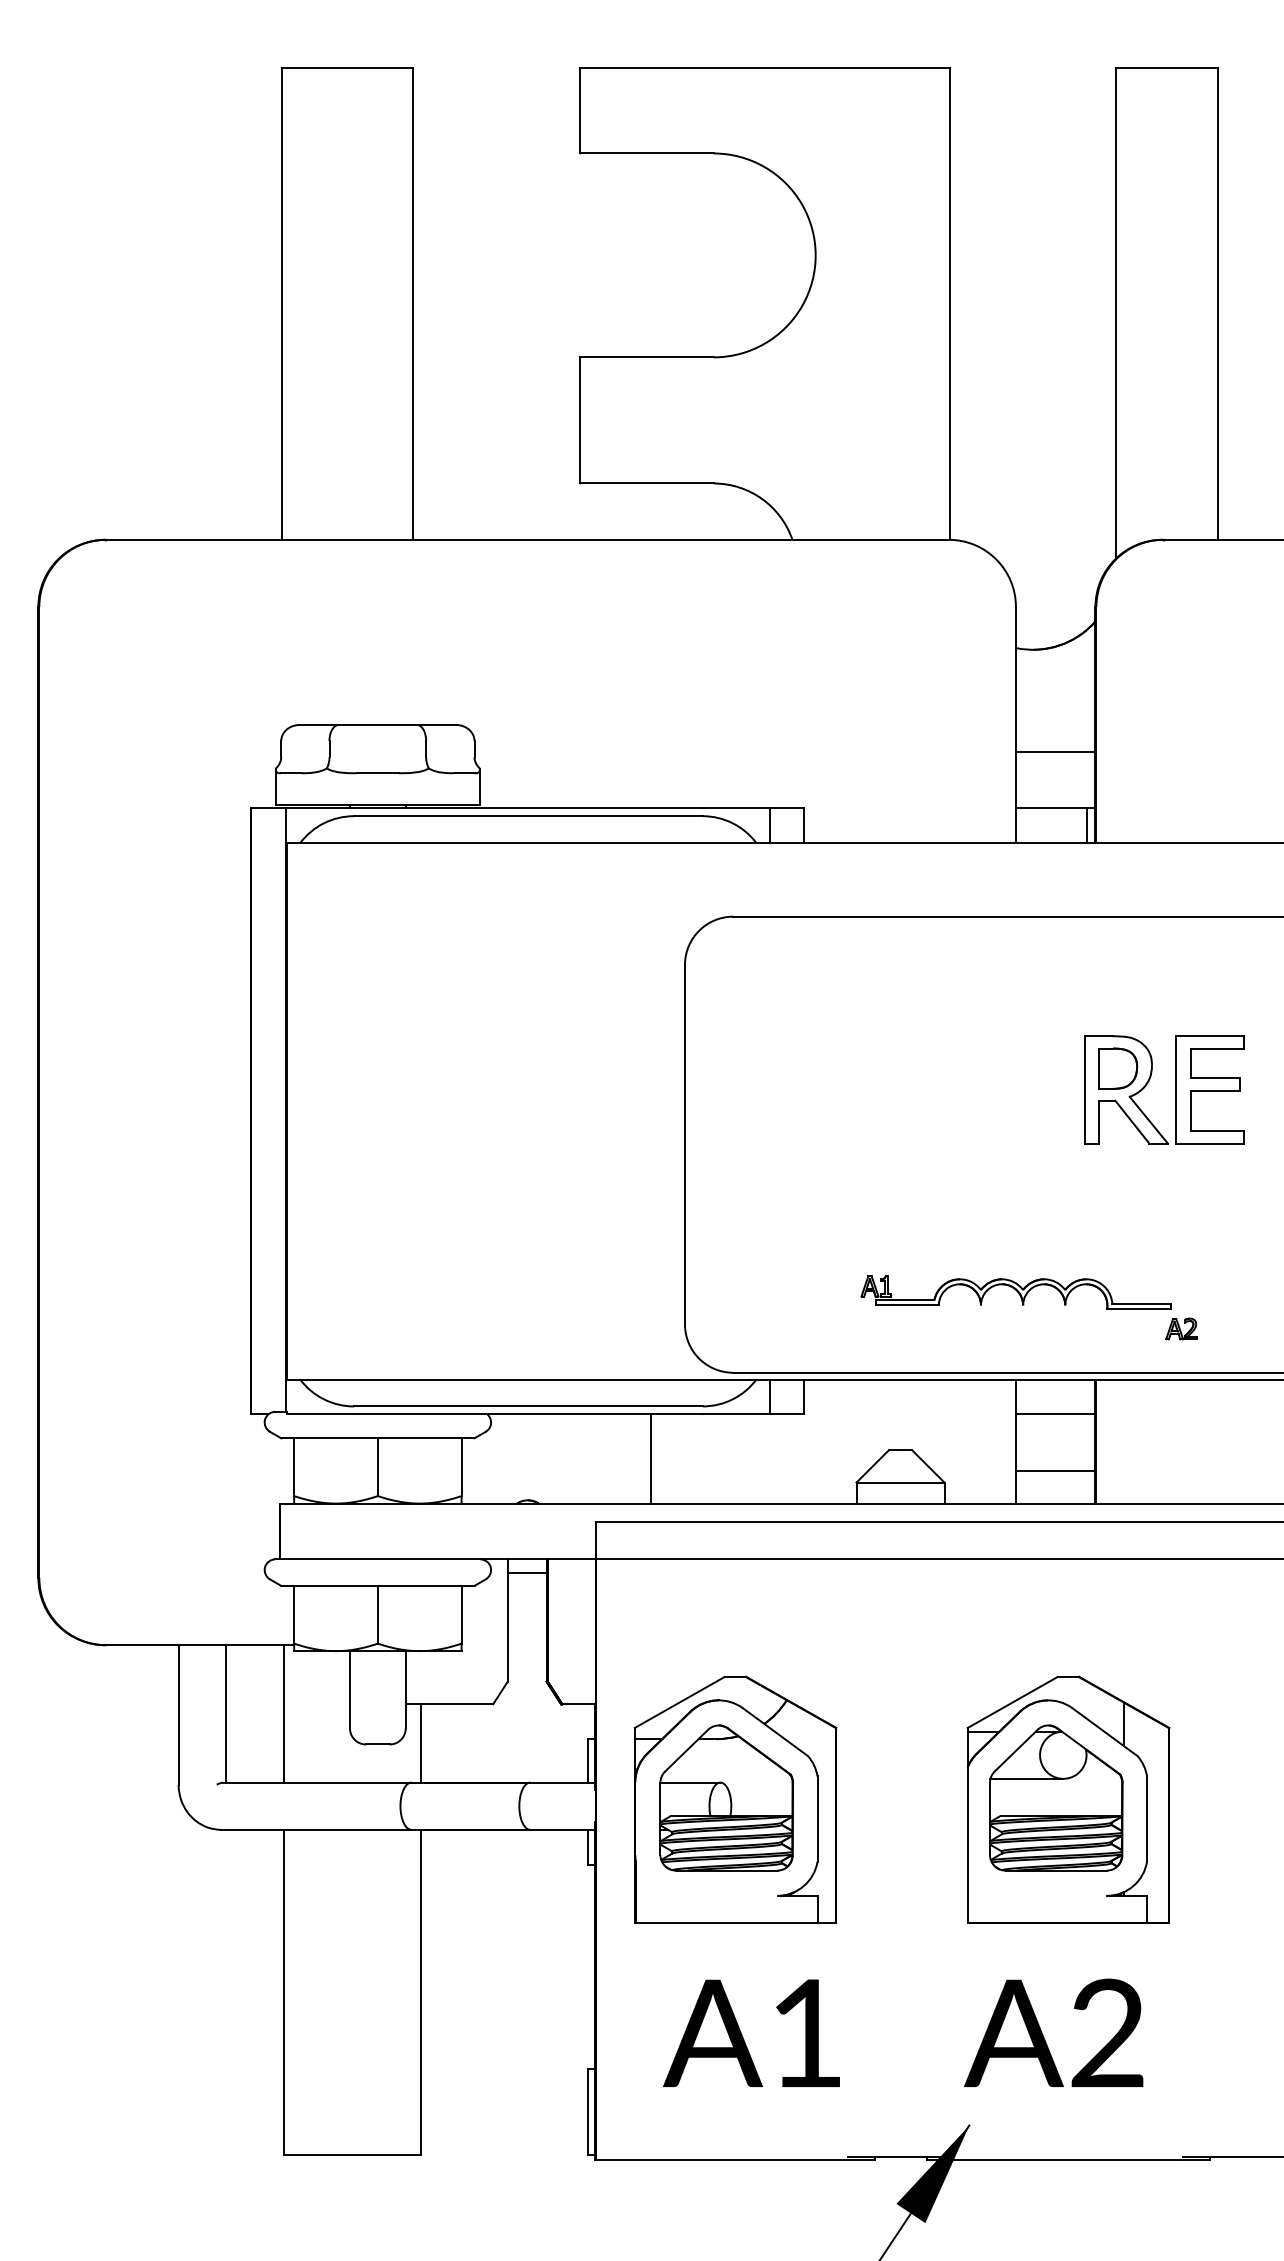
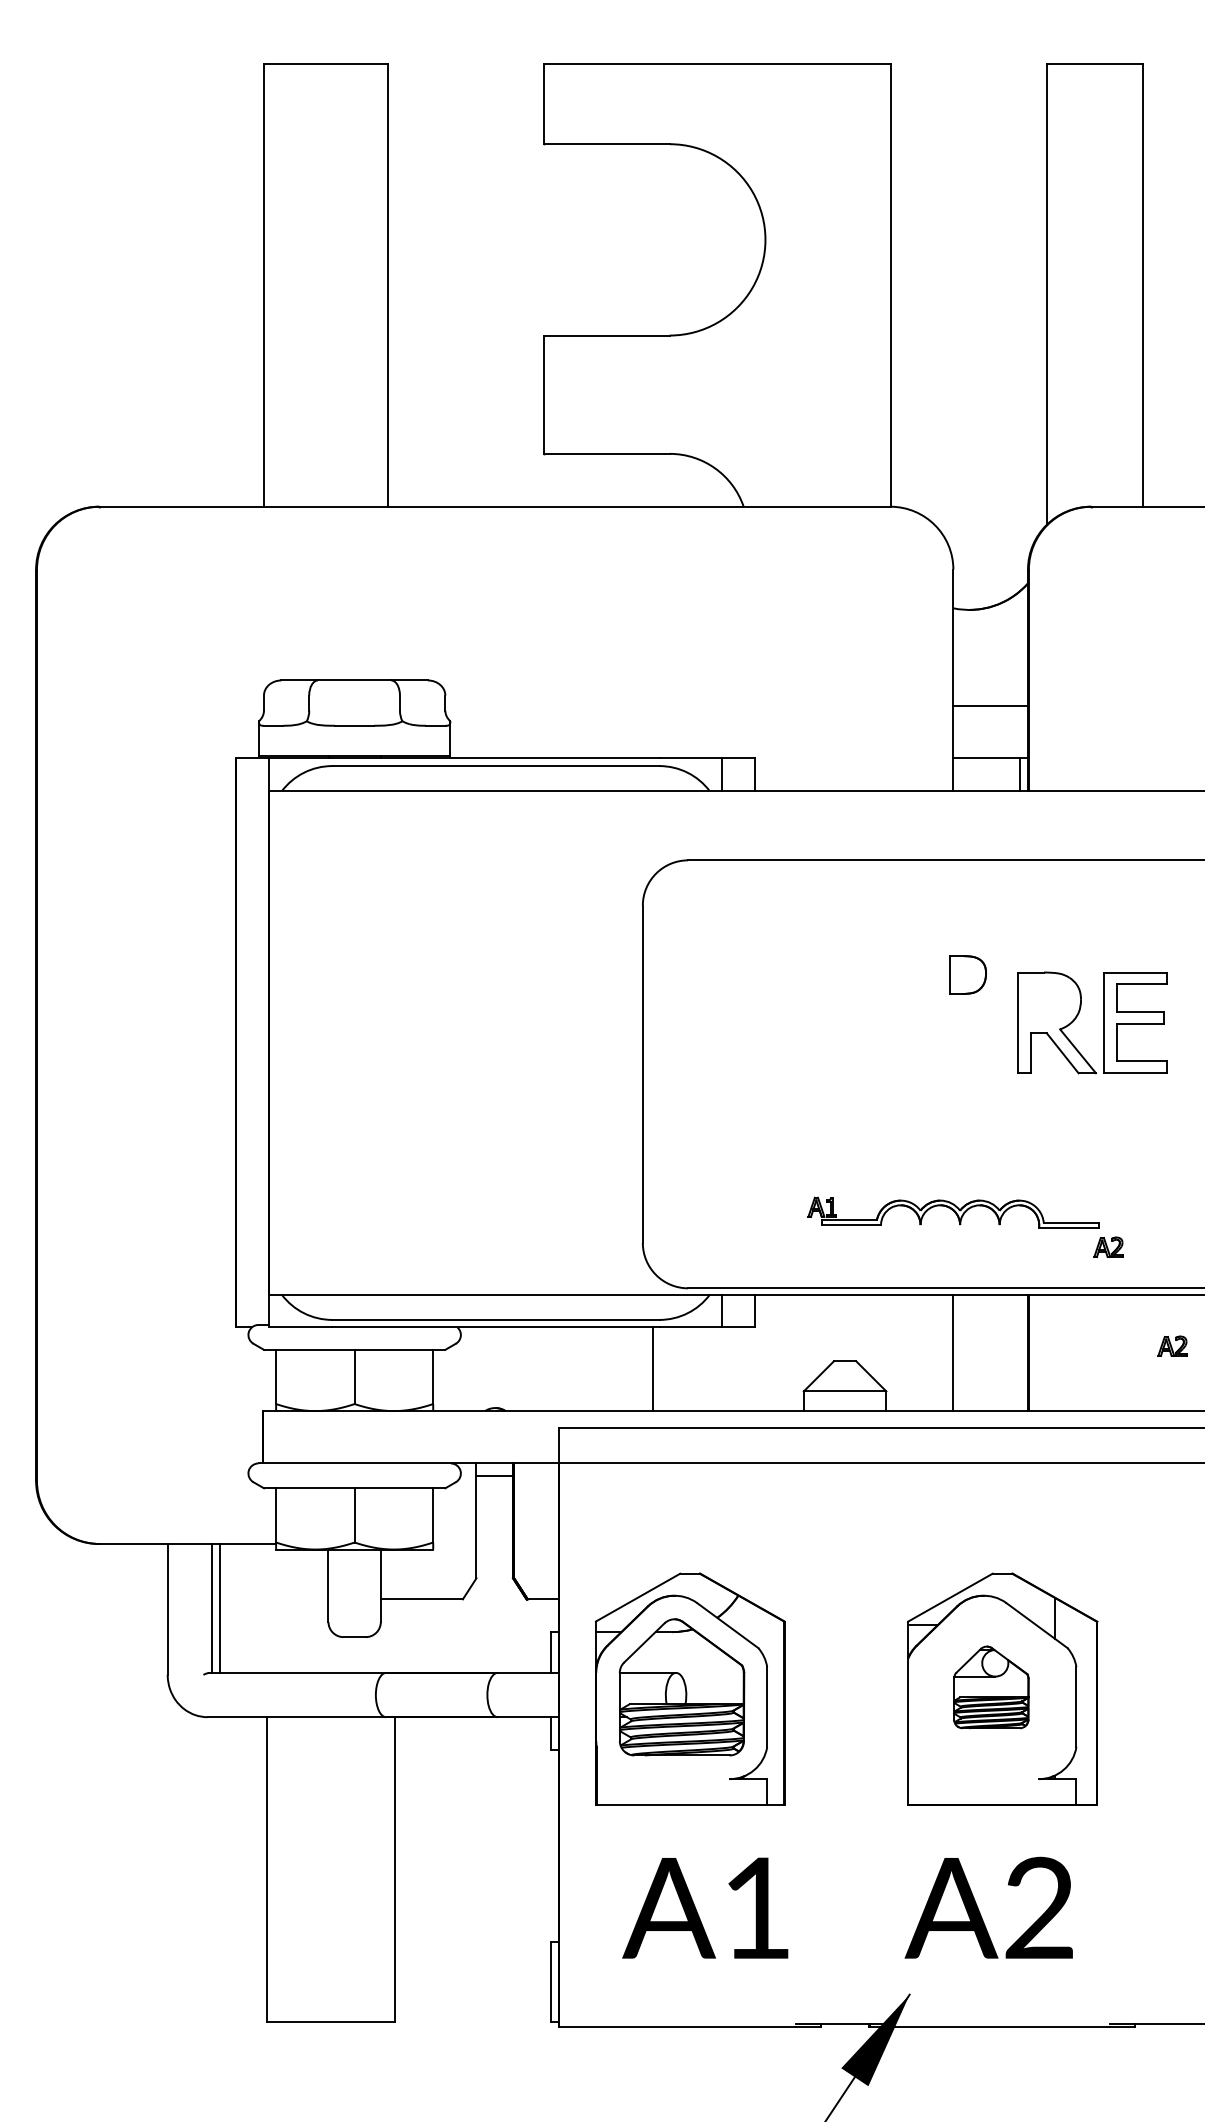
part: (1117, 1068) -> (967, 974), moved
line: (1055, 1414) -> (990, 1327), removed
part: (1249, 1433) -> (1172, 1345), added
line: (651, 1459) -> (653, 1369), moved
line: (1055, 1470) -> (990, 1380), removed
line: (283, 1712) -> (219, 1607), moved
line: (421, 1742) -> (395, 1635), removed
part: (1056, 1798) -> (991, 1687), size x0.6

